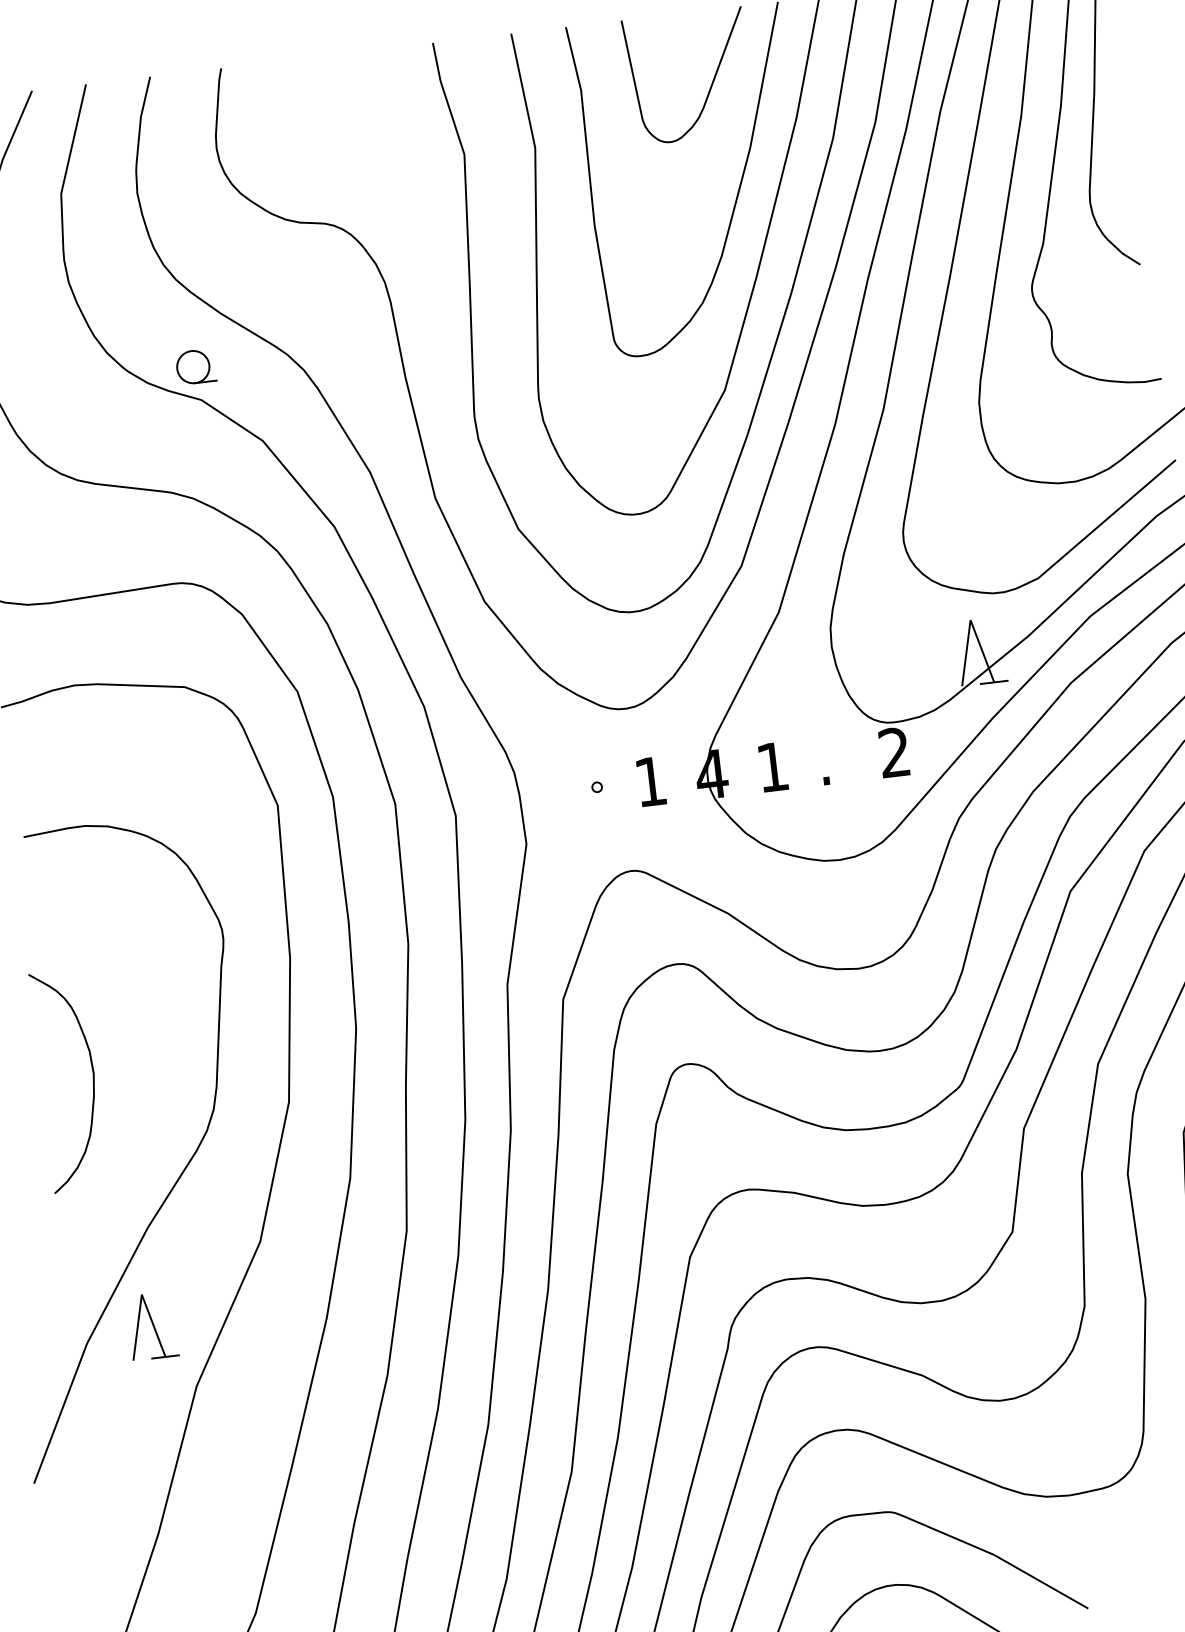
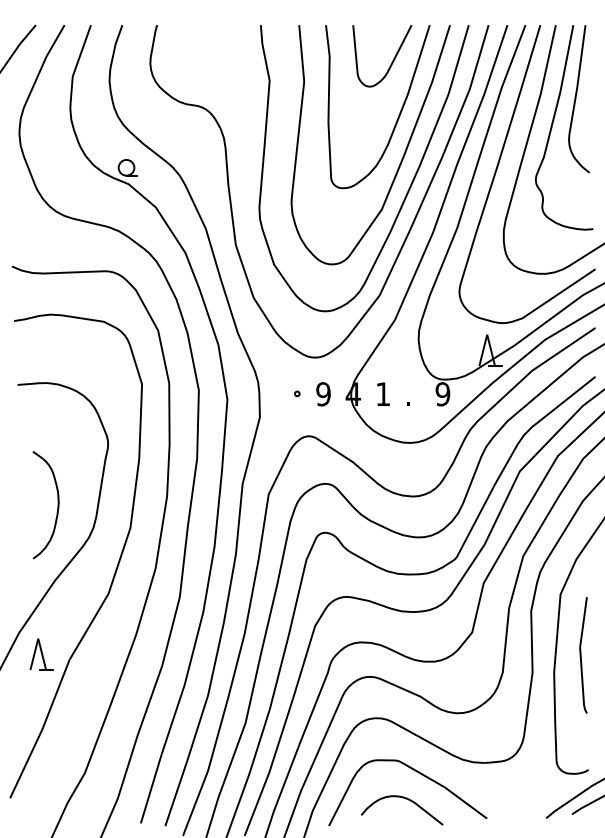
text: (893, 753) -> (442, 394), 2 -> 9
text: (650, 782) -> (323, 394), 1 -> 9
curve: (91, 1078) -> (57, 505), moved
part: (152, 1326) -> (41, 654), moved

